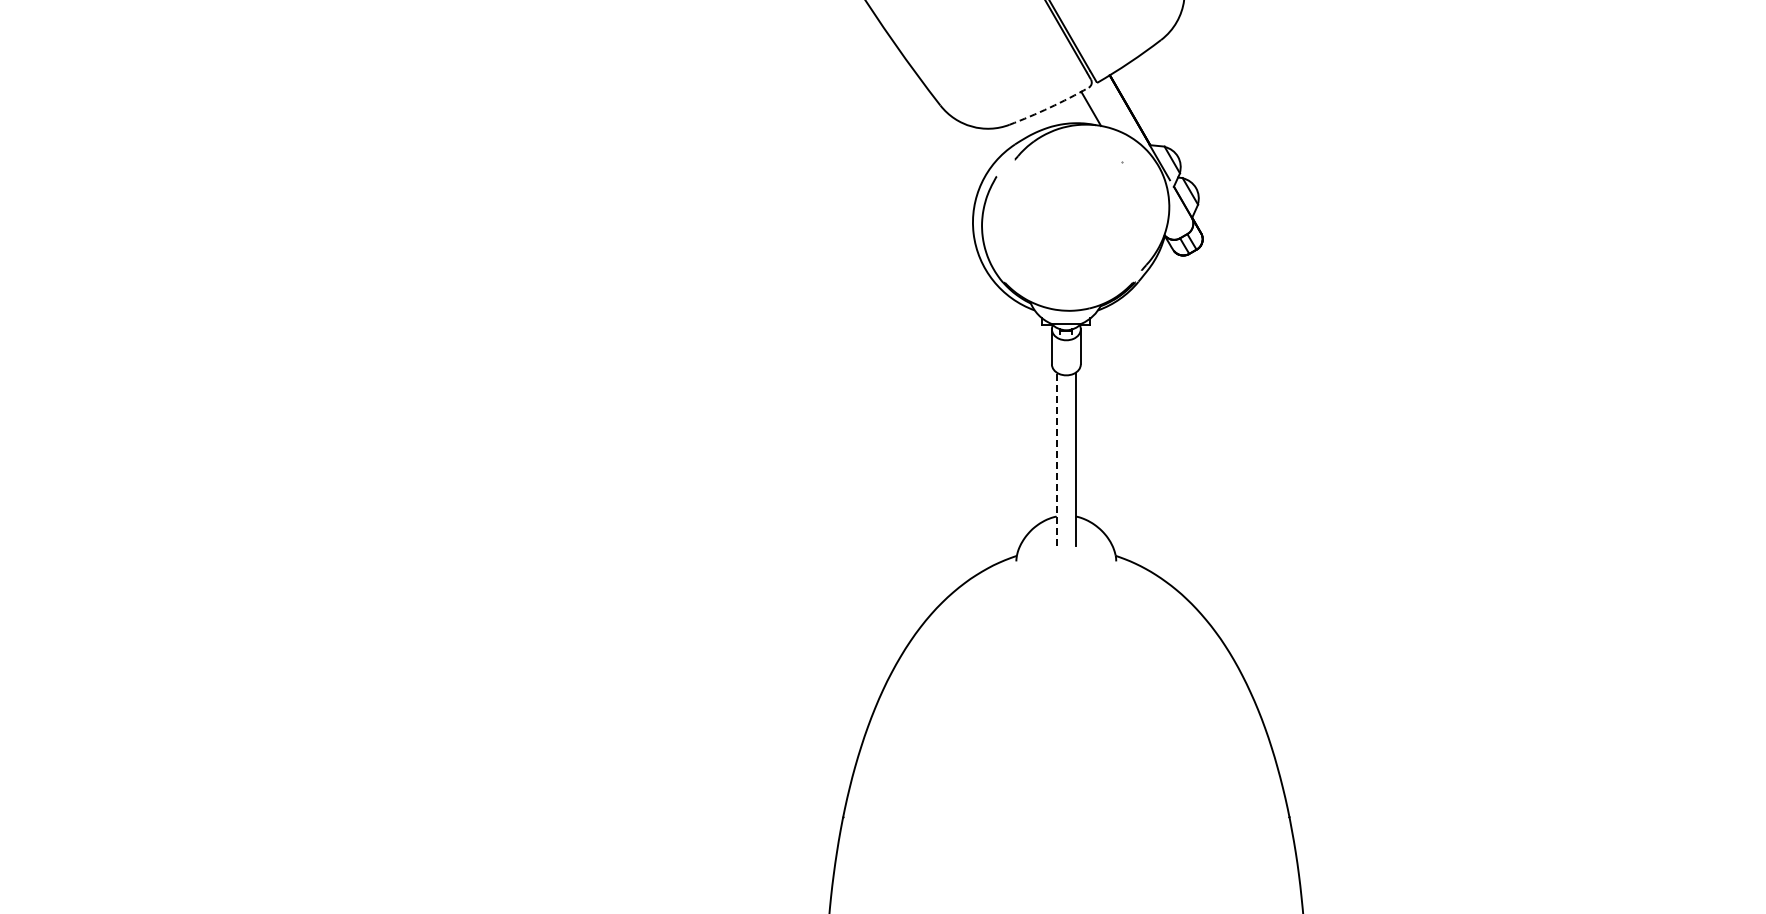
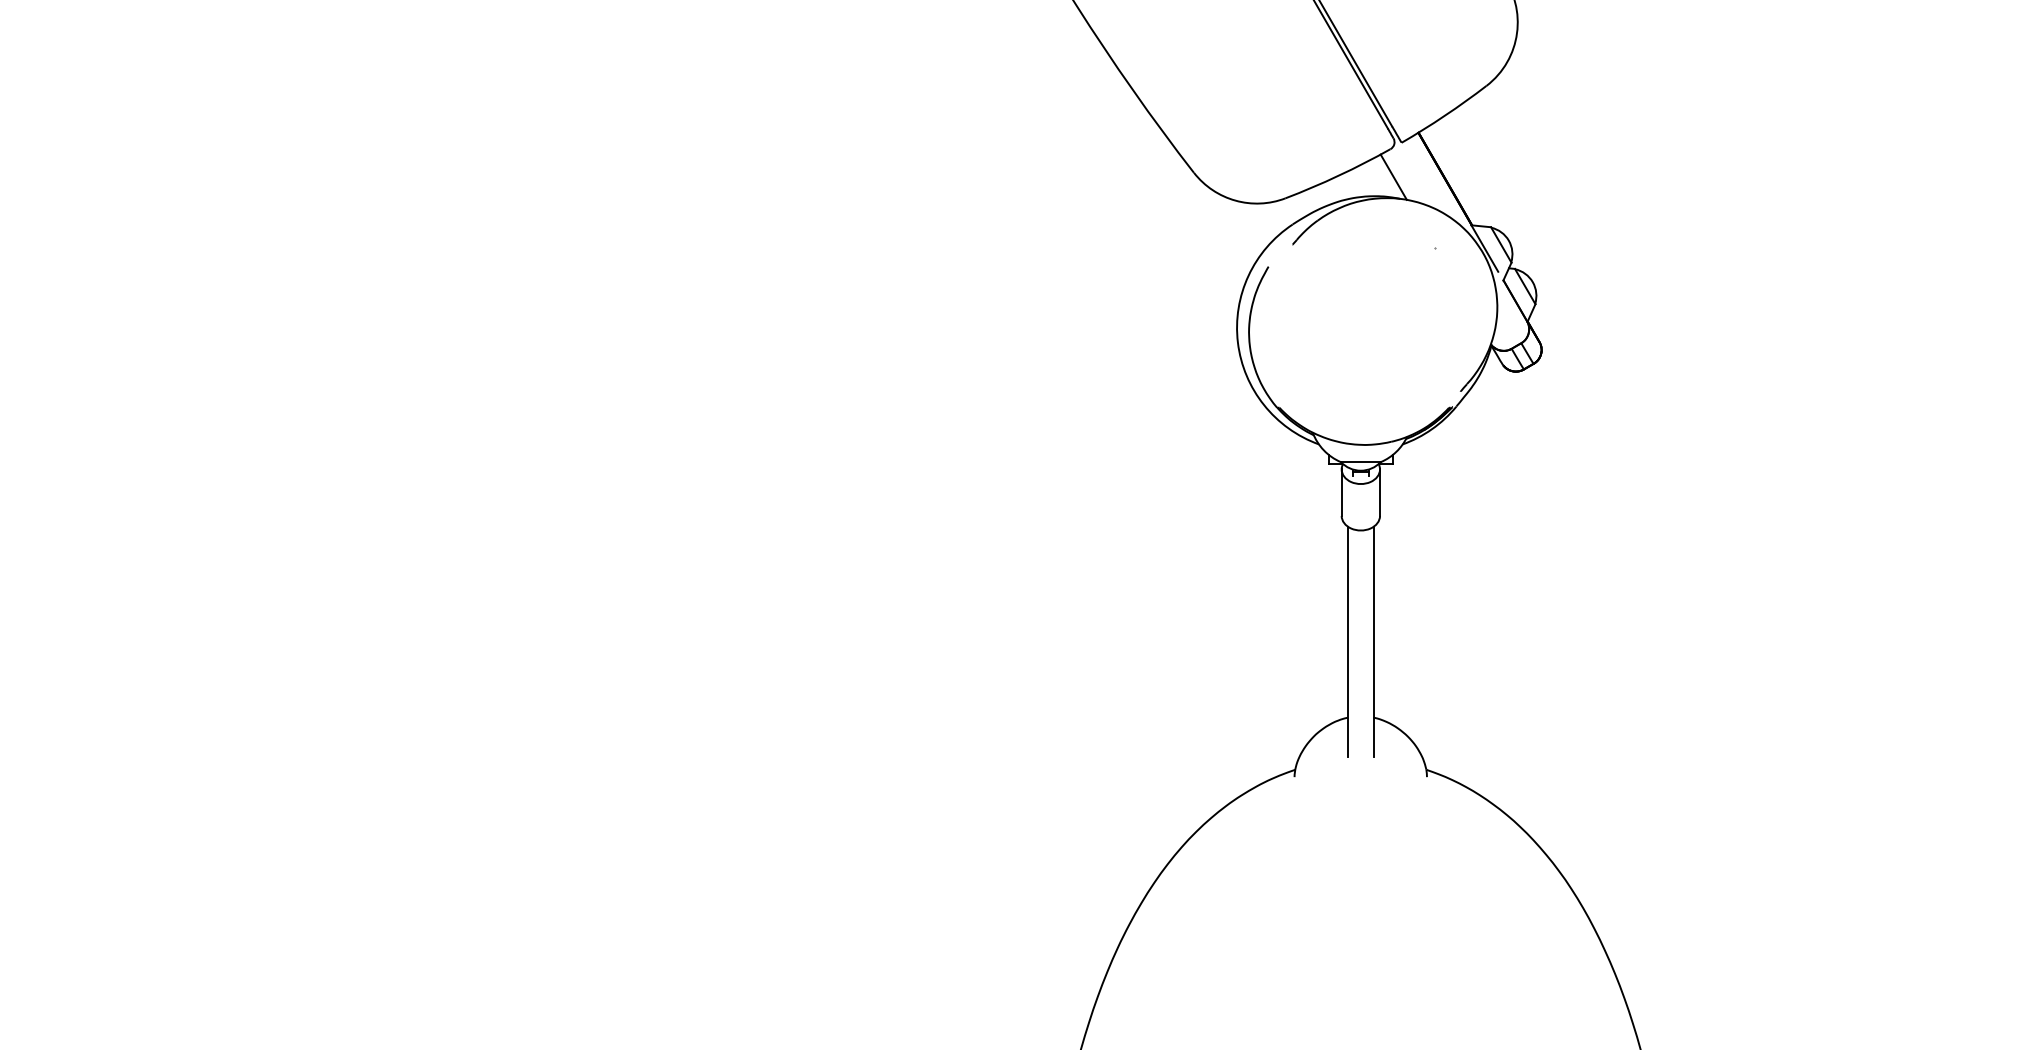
arc: (1049, 107) -> (1338, 175), dashed -> solid
line: (1056, 459) -> (1347, 642), dashed -> solid

